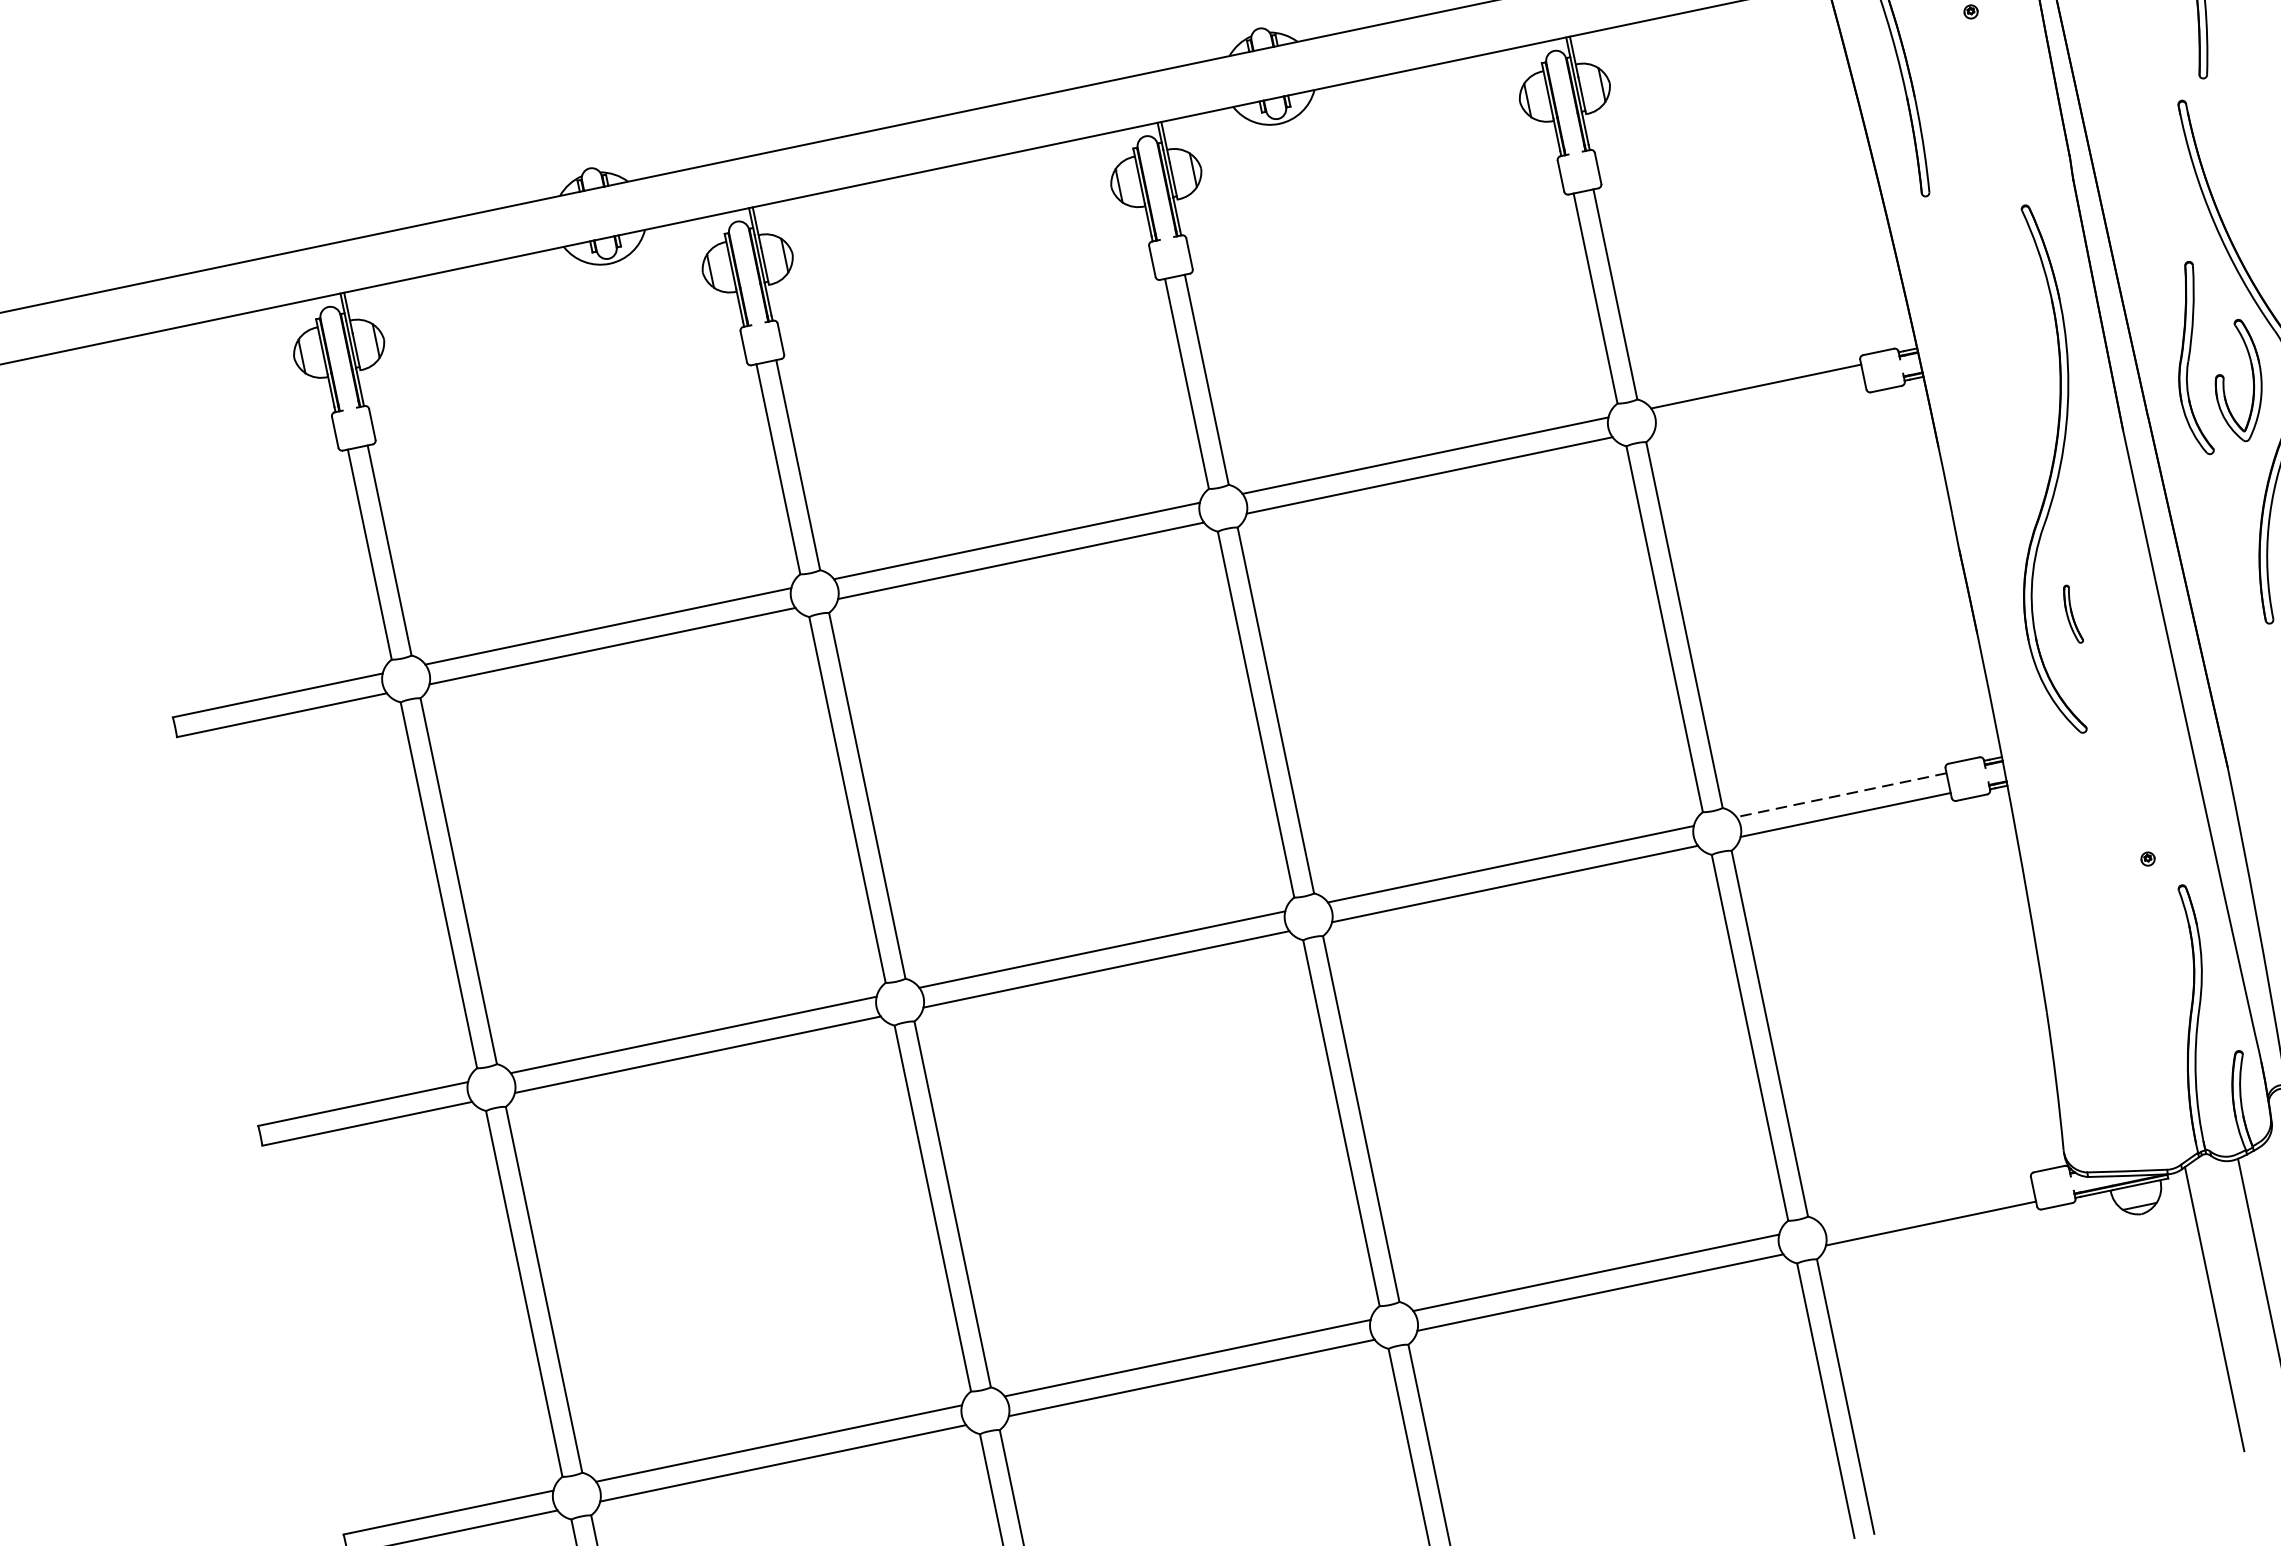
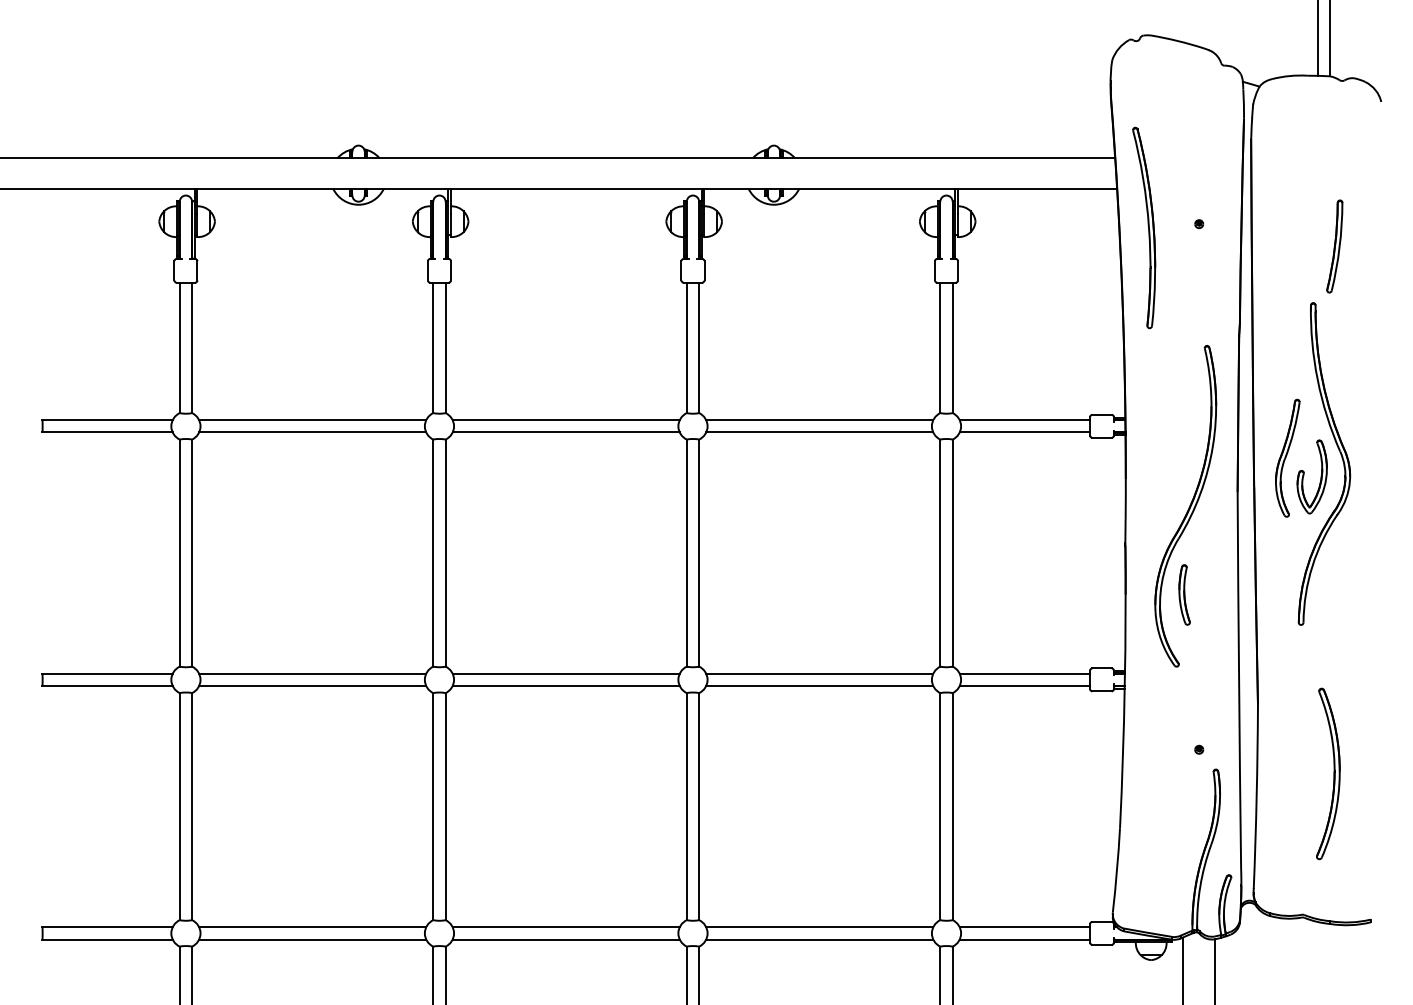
line: (1759, 406) -> (1024, 432), added
part: (2072, 613) -> (1184, 594), size x1.67
line: (1840, 794) -> (1024, 673), dashed -> solid
line: (1926, 1204) -> (1024, 927), added

